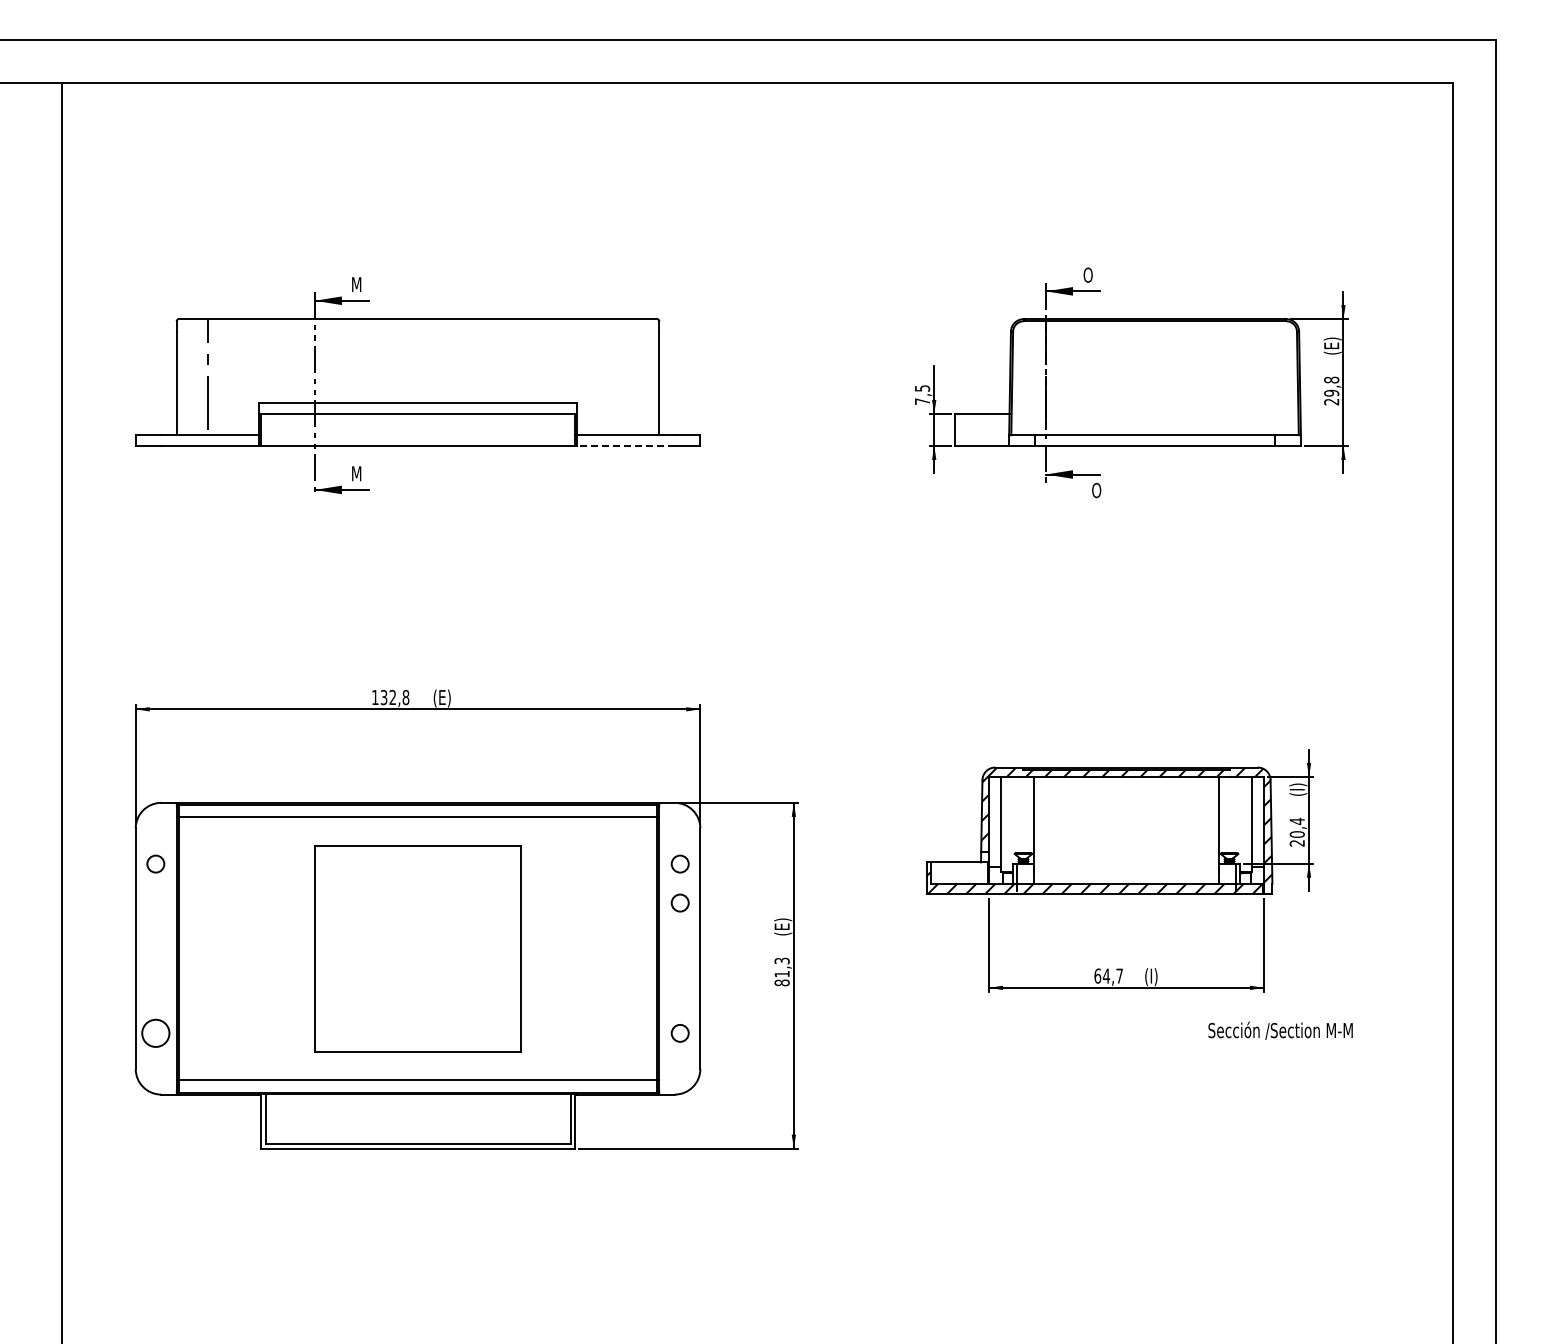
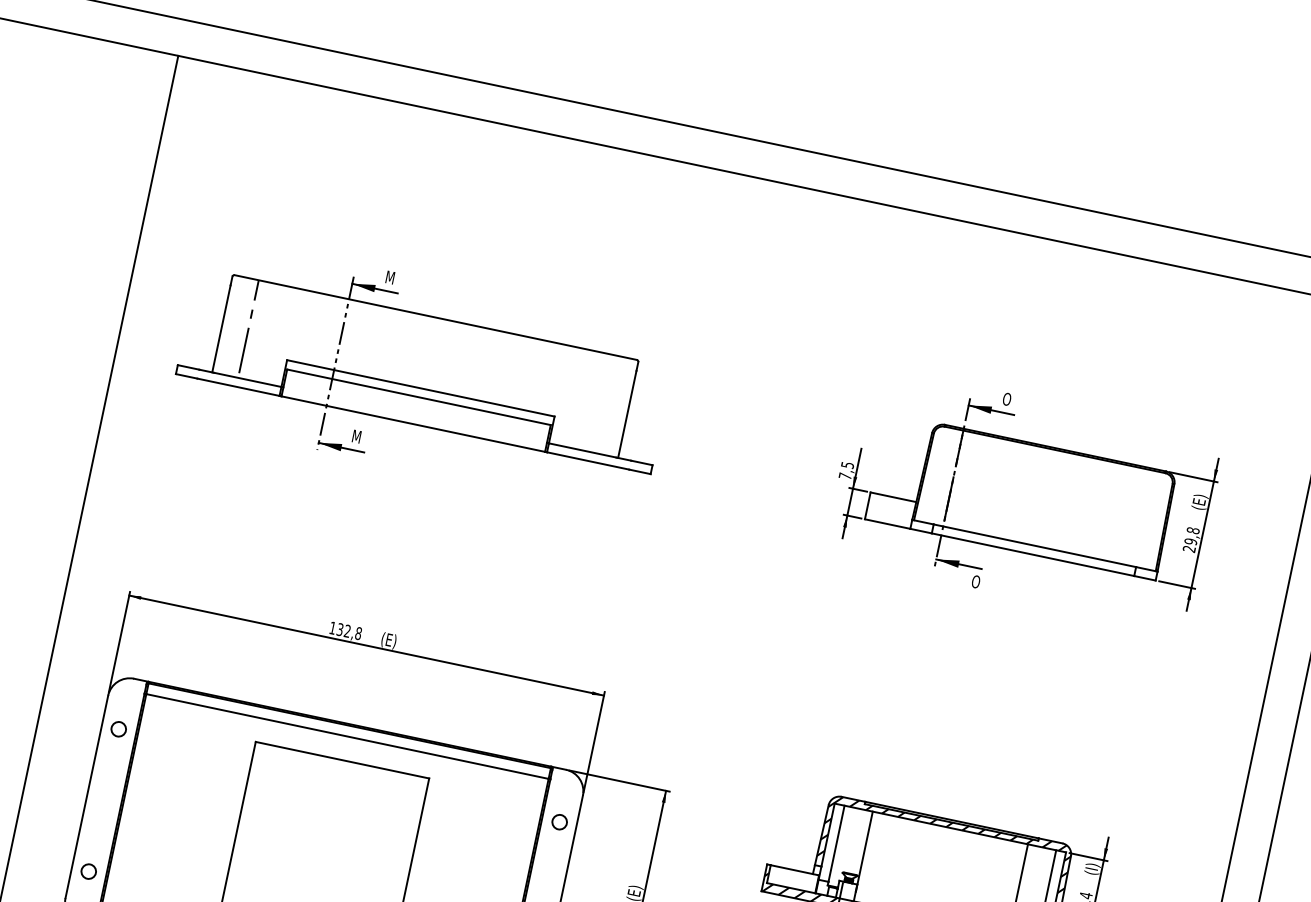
line: (625, 445) -> (587, 460), dashed -> solid
circle: (679, 902) -> (552, 854), removed
circle: (155, 1032) -> (88, 870), size x0.62

